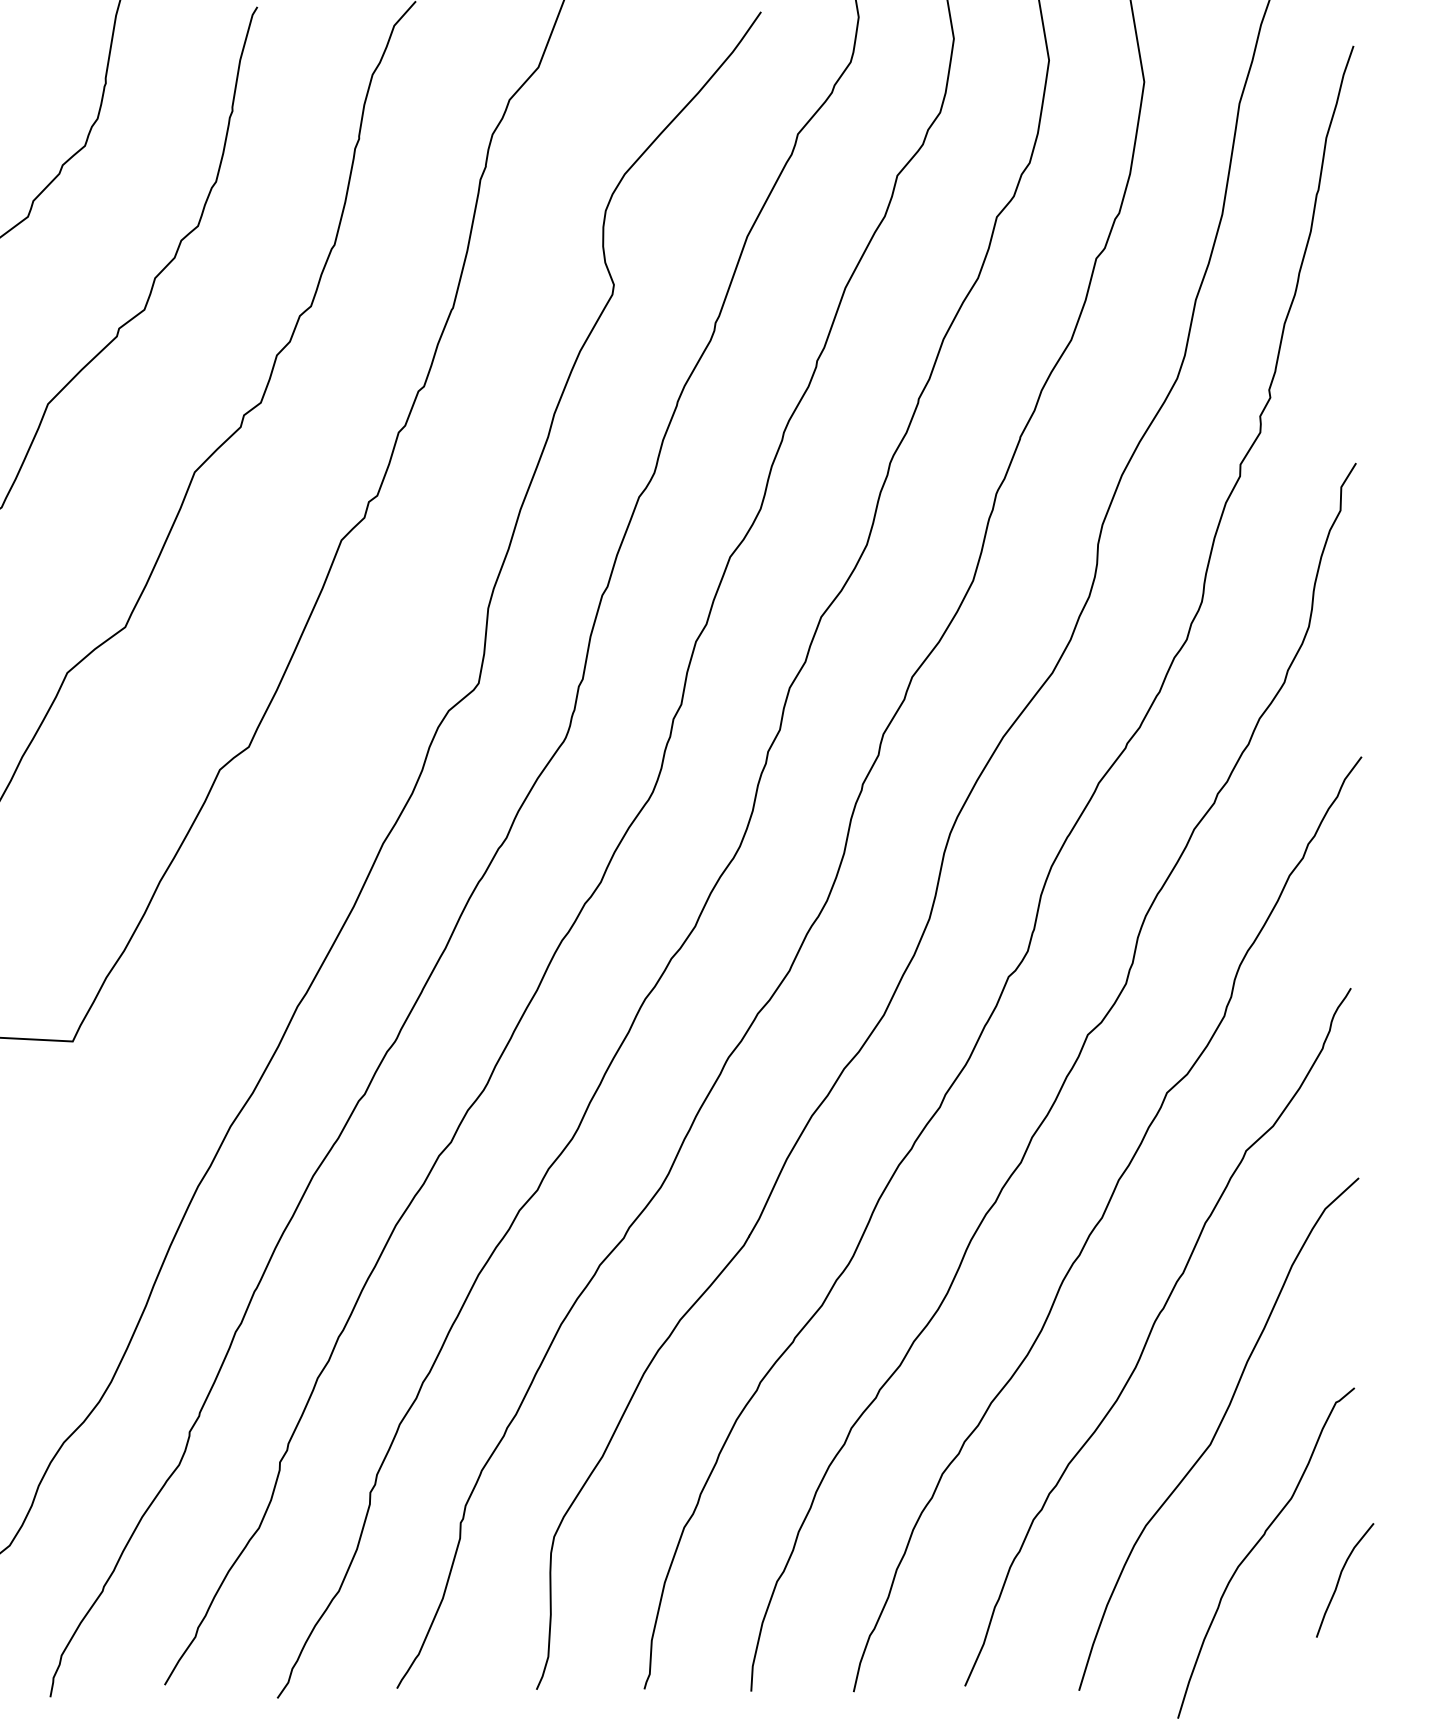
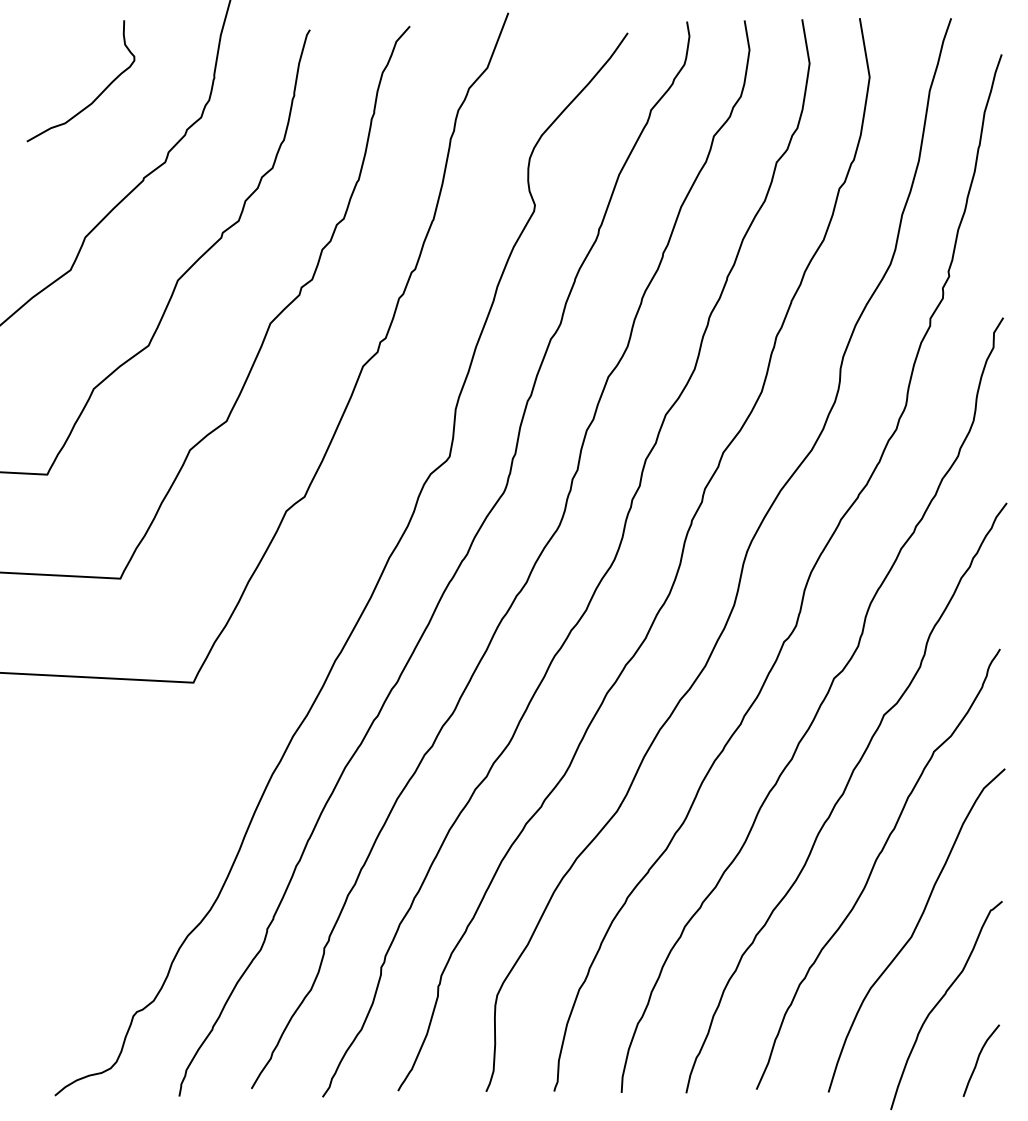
curve: (1342, 1576) -> (979, 1058), moved

